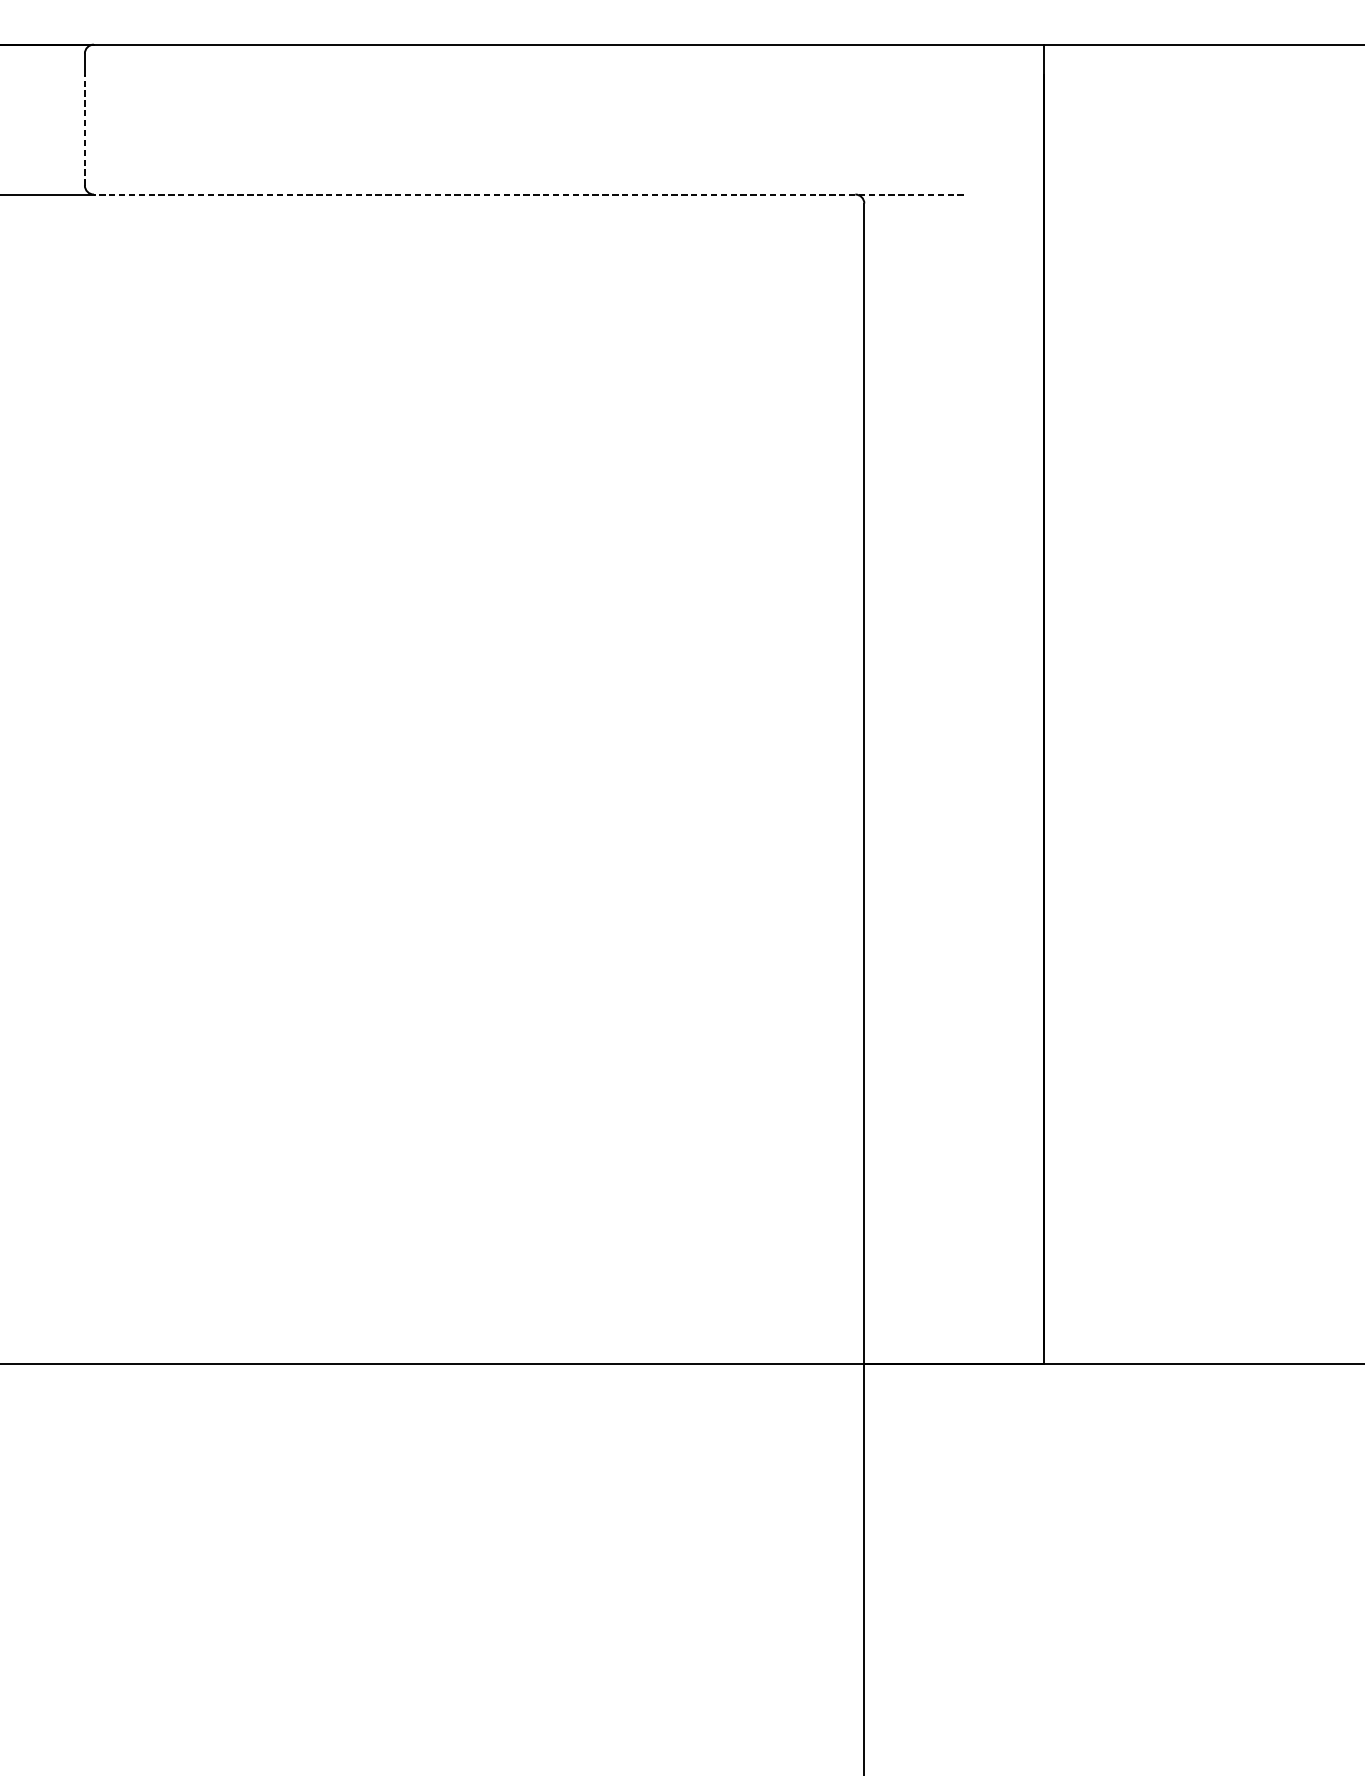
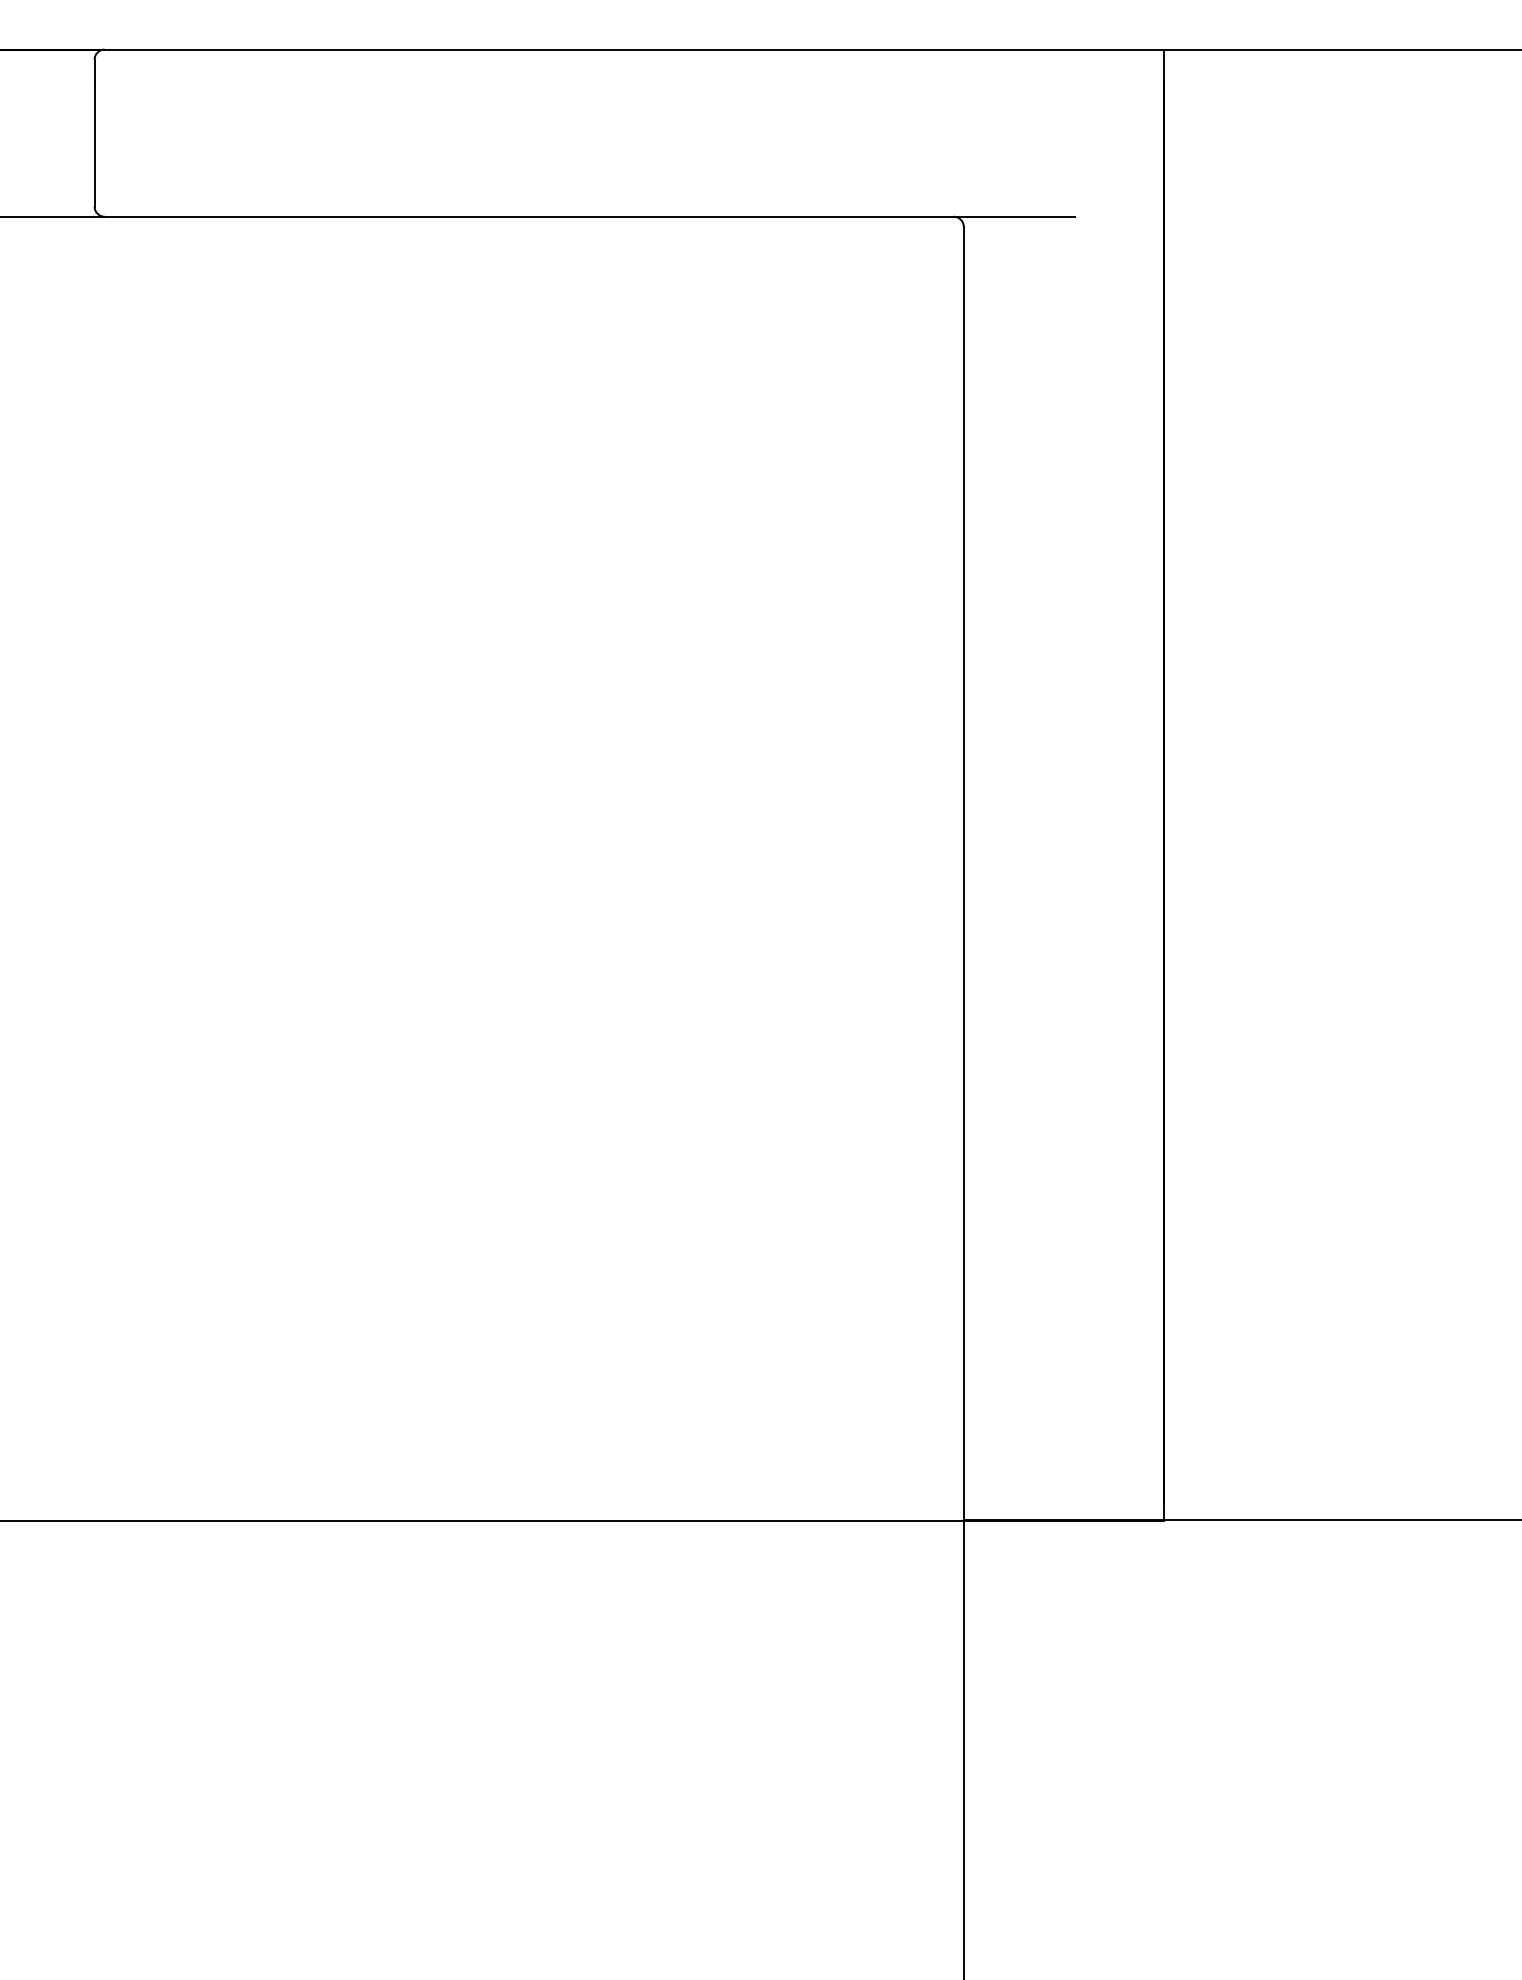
line: (84, 129) -> (94, 144), dashed -> solid
line: (528, 194) -> (589, 216), dashed -> solid

